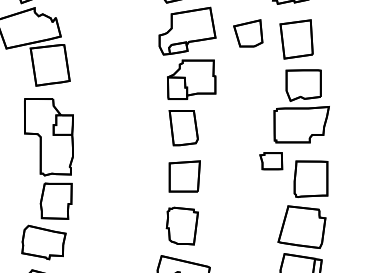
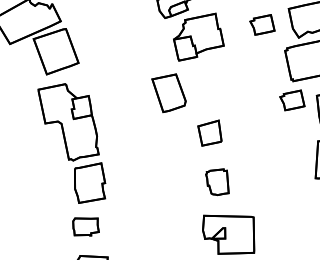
part: (257, 81) -> (262, 25), added
part: (183, 128) -> (169, 93), moved
part: (184, 176) -> (210, 133), size x0.7
part: (181, 225) -> (217, 181), size x0.7
part: (43, 242) -> (85, 226), size x0.6

